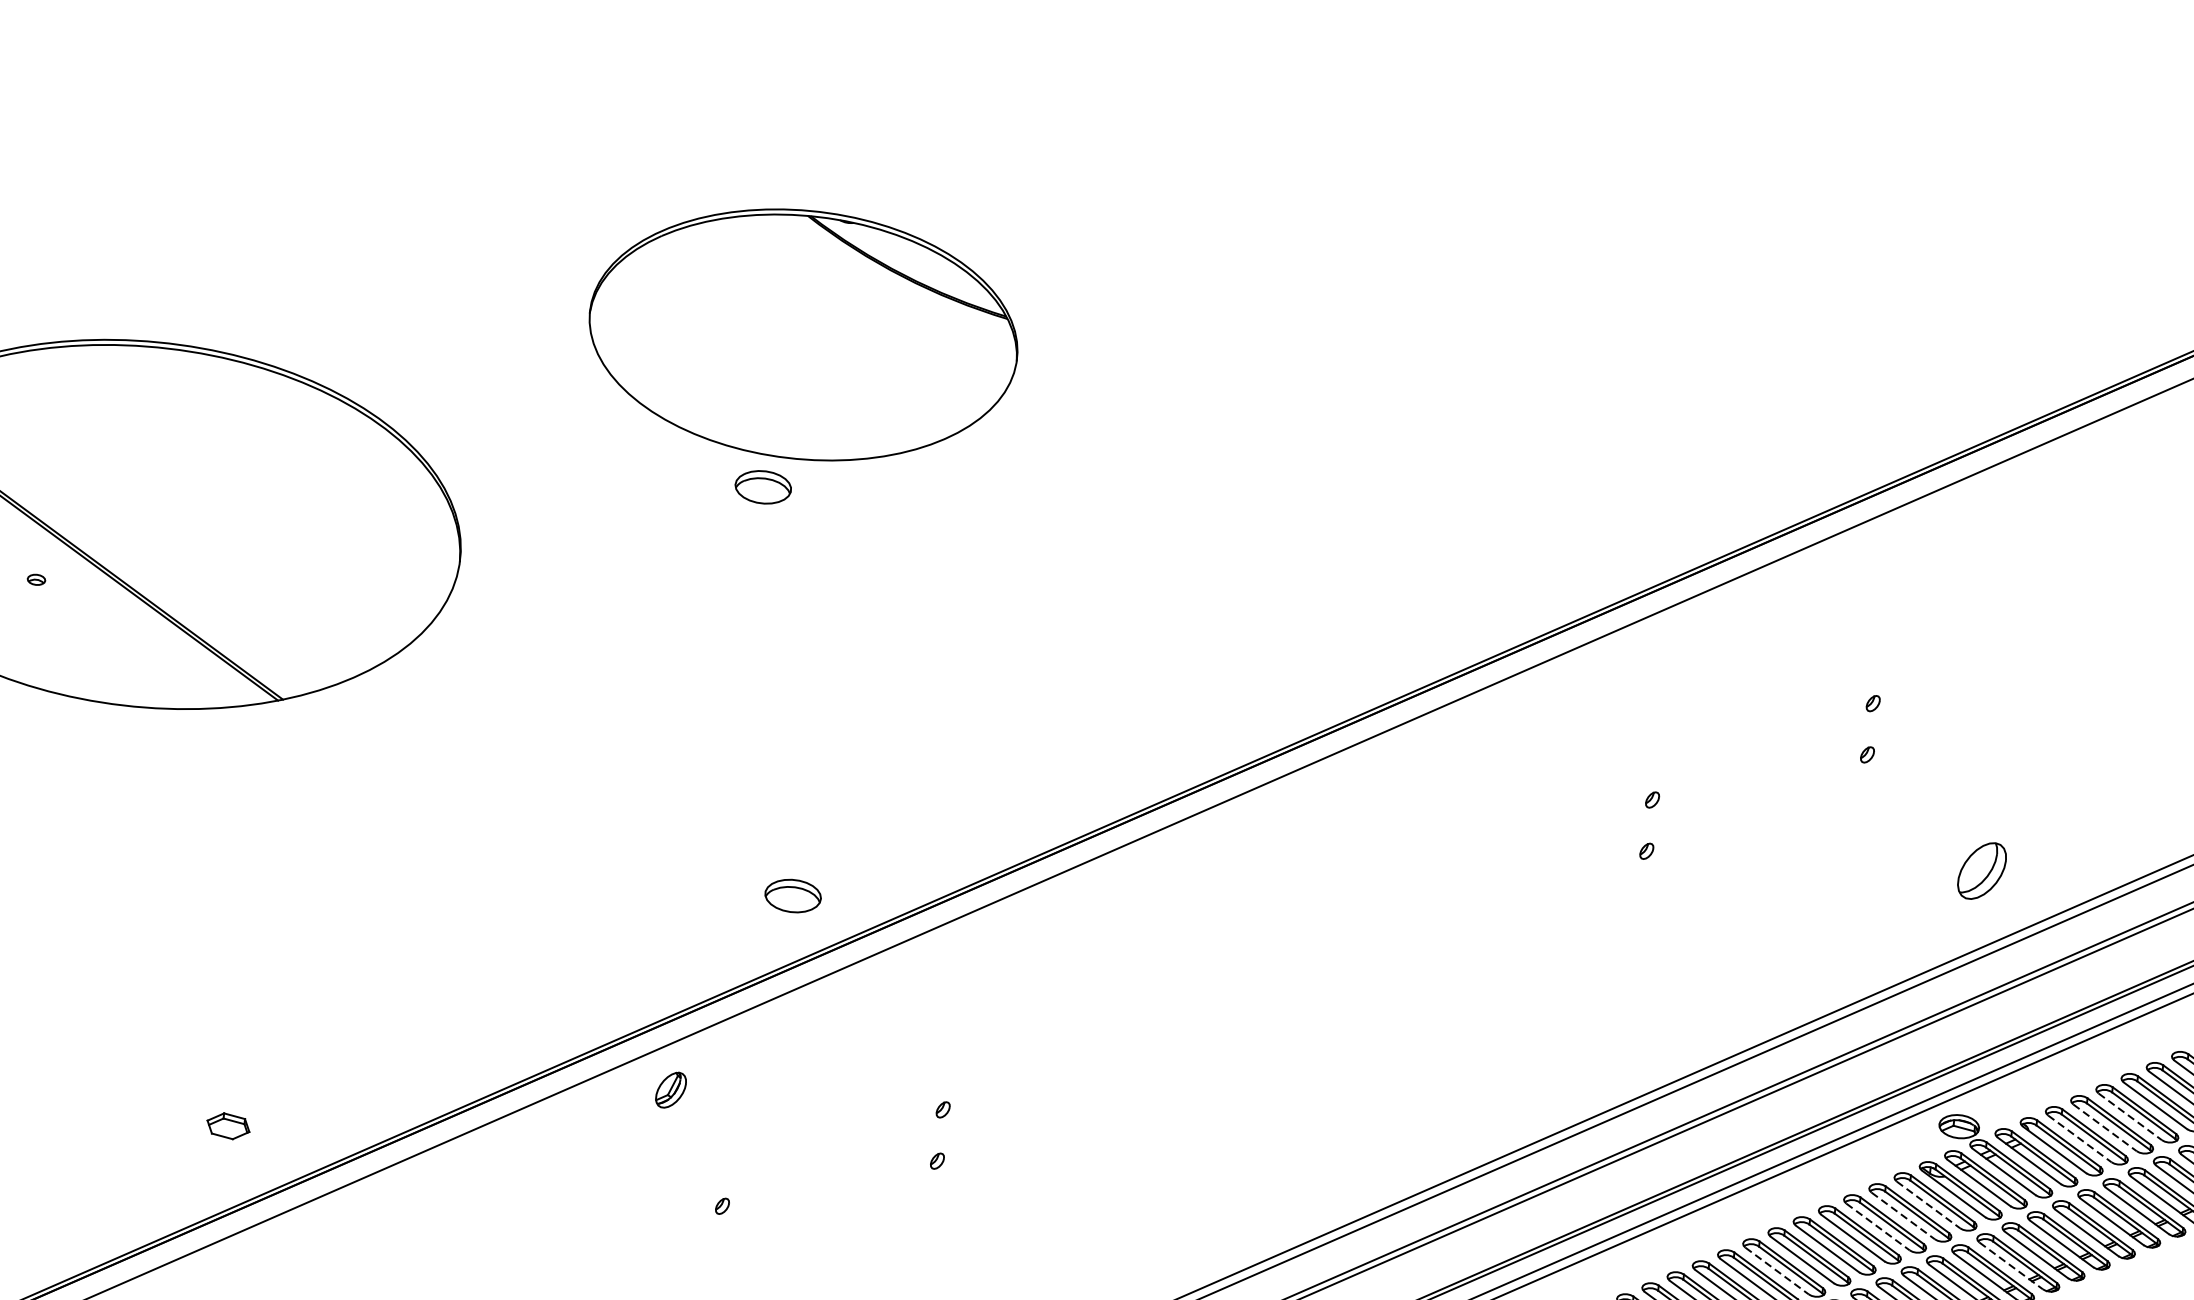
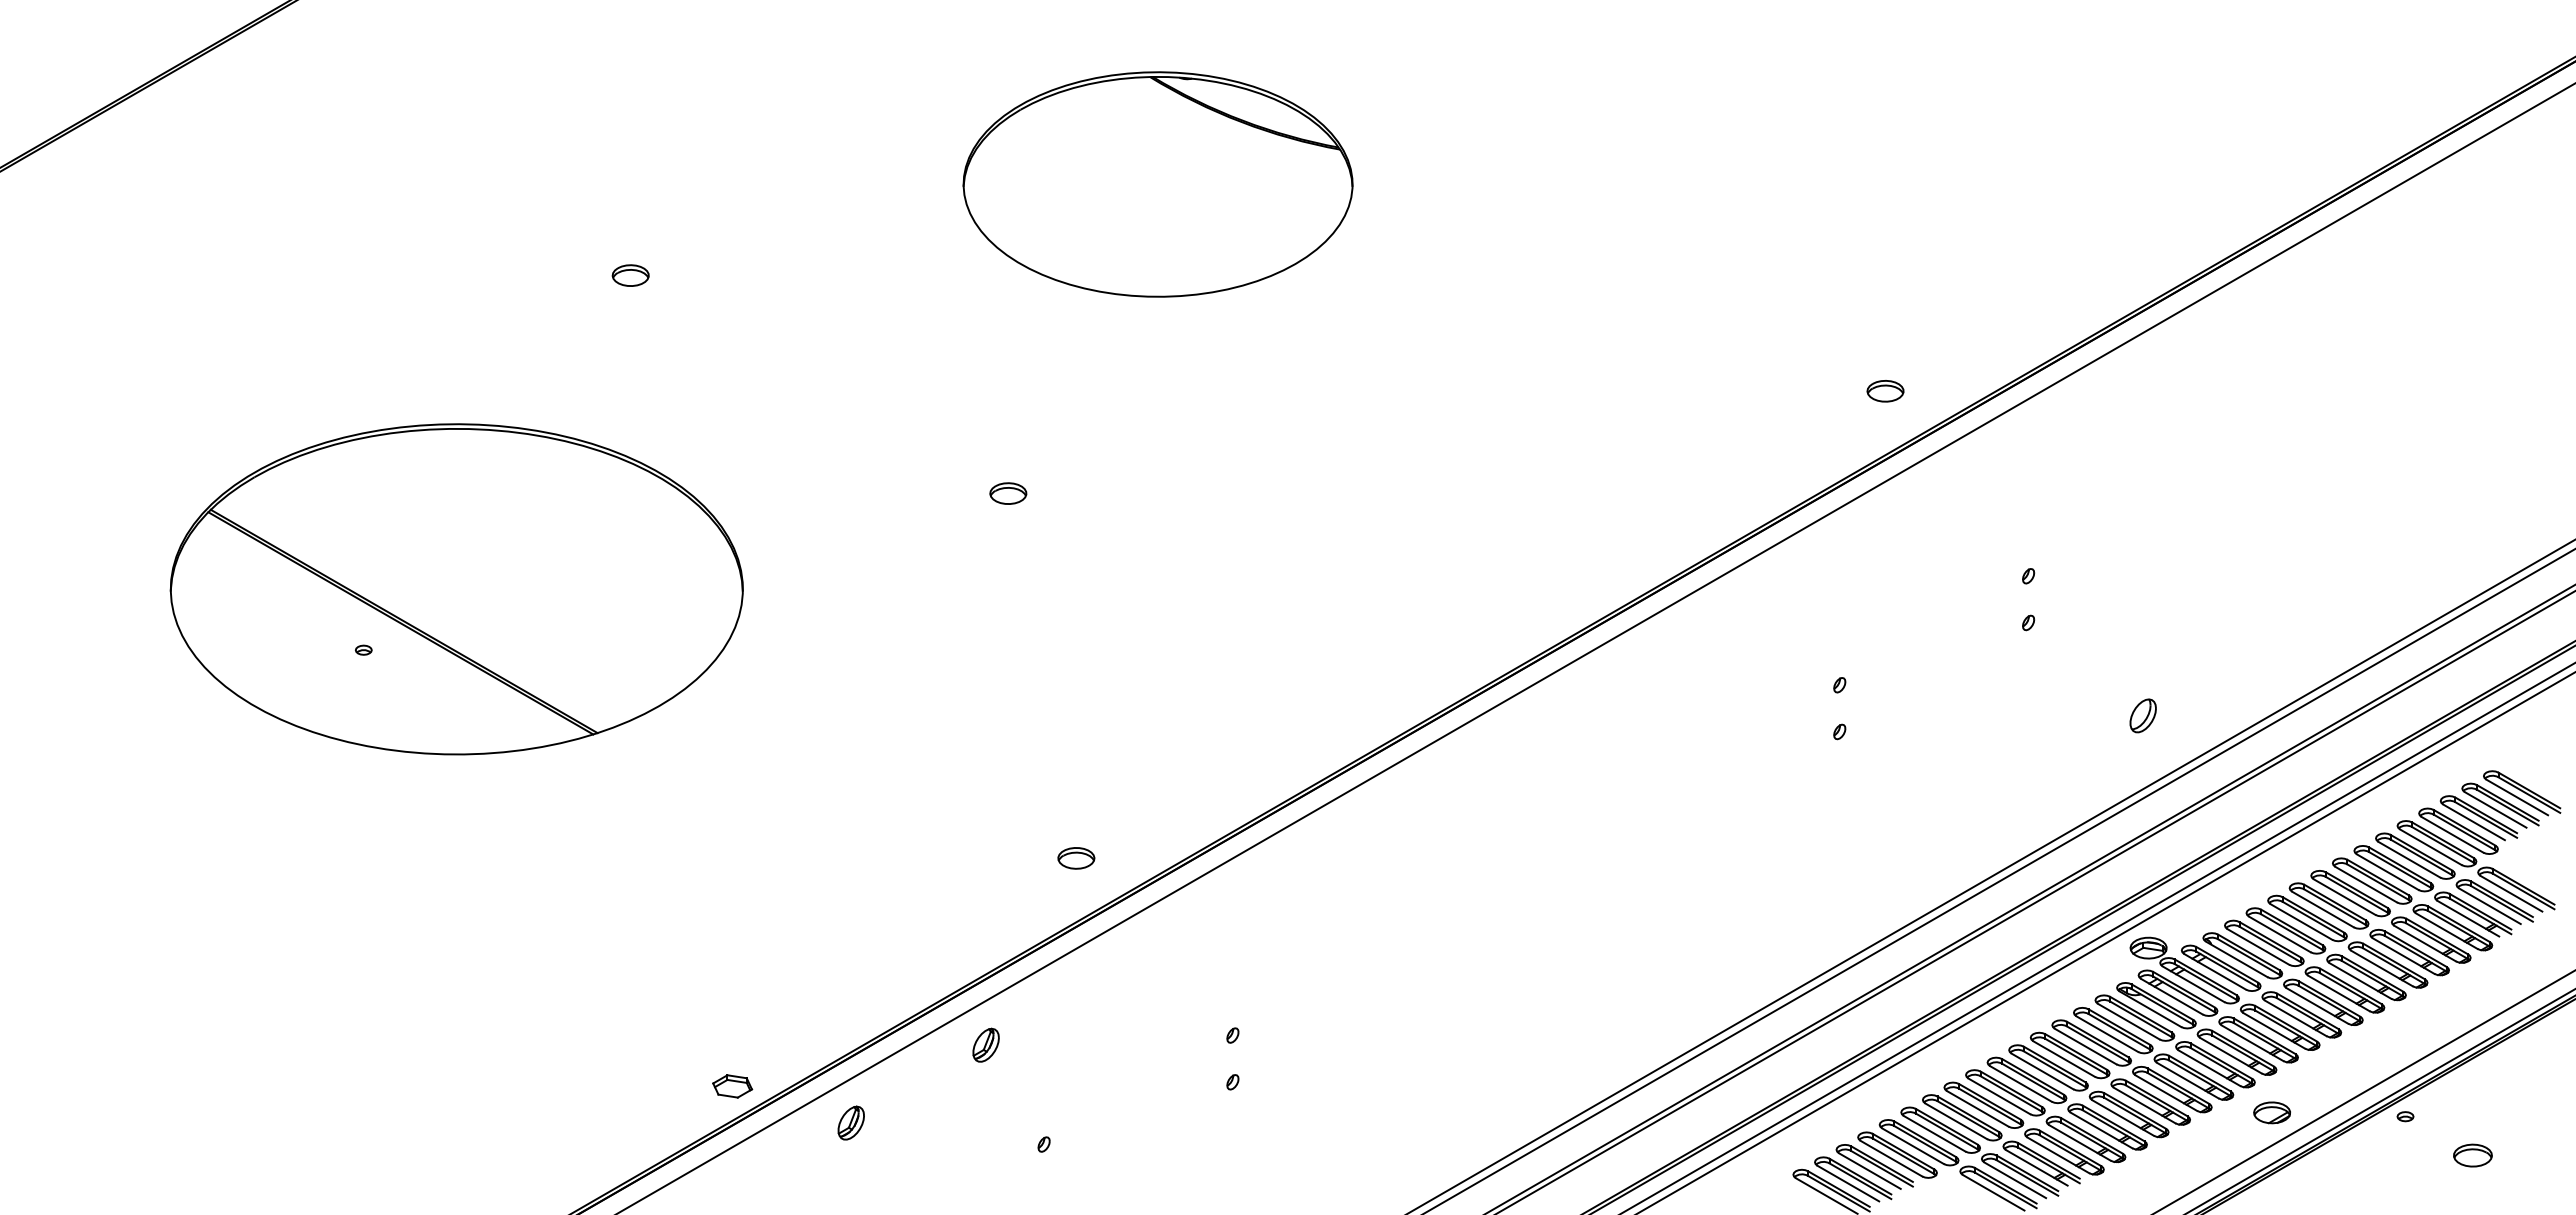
part: (375, 201) -> (630, 275), added
part: (802, 334) -> (1157, 184), moved
part: (1738, 483) -> (1885, 391), added
part: (763, 487) -> (1008, 493), size x0.71
part: (1981, 870) -> (2142, 715), size x0.62
part: (793, 896) -> (1076, 858), size x0.71
line: (2130, 1117) -> (2301, 922), dashed -> solid
part: (228, 1126) -> (732, 1086), moved
line: (2104, 1127) -> (2279, 934), dashed -> solid
line: (2080, 1138) -> (2258, 946), dashed -> solid
part: (512, 1158) -> (850, 1122), added
line: (1928, 1204) -> (2128, 1021), dashed -> solid
line: (1903, 1216) -> (2107, 1034), dashed -> solid
line: (1877, 1226) -> (2085, 1046), dashed -> solid
line: (2011, 1266) -> (2209, 1068), dashed -> solid
line: (1777, 1271) -> (1999, 1096), dashed -> solid

